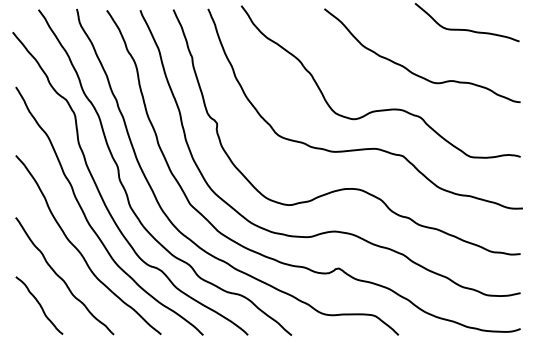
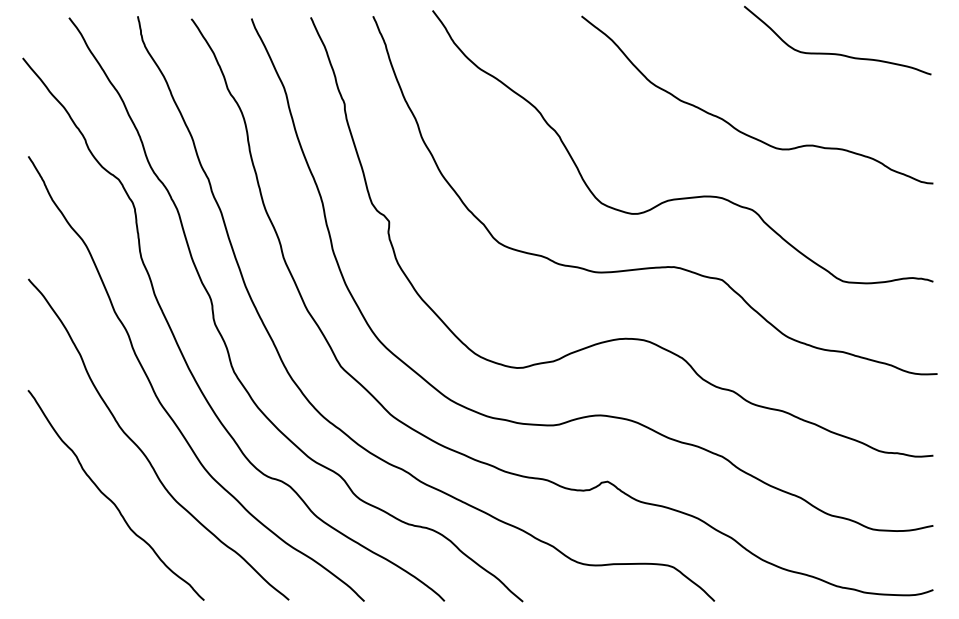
curve: (39, 305) -> (70, 547), removed

